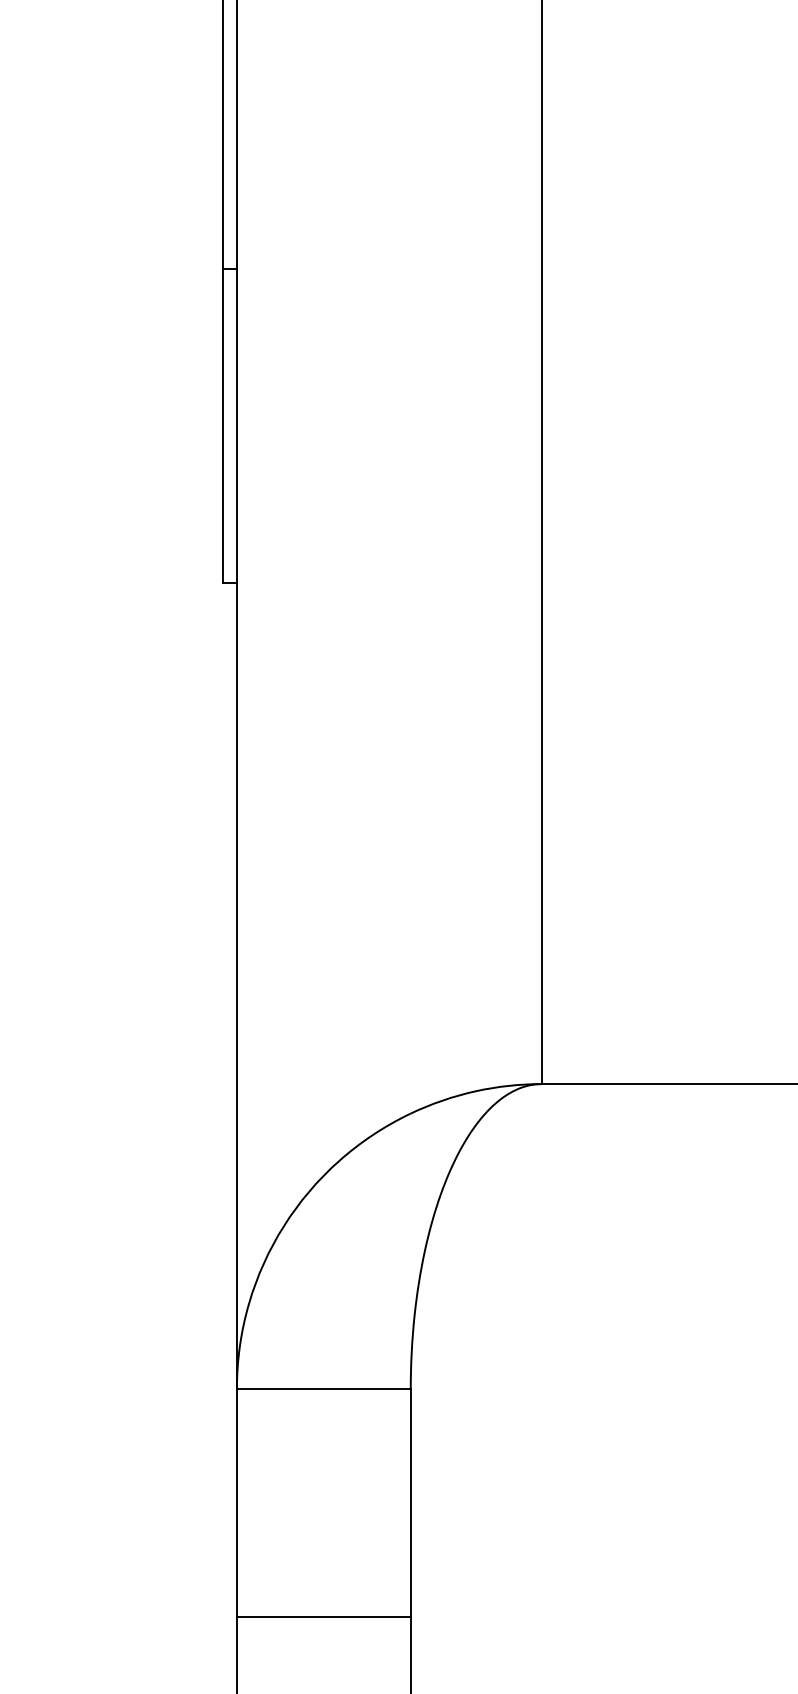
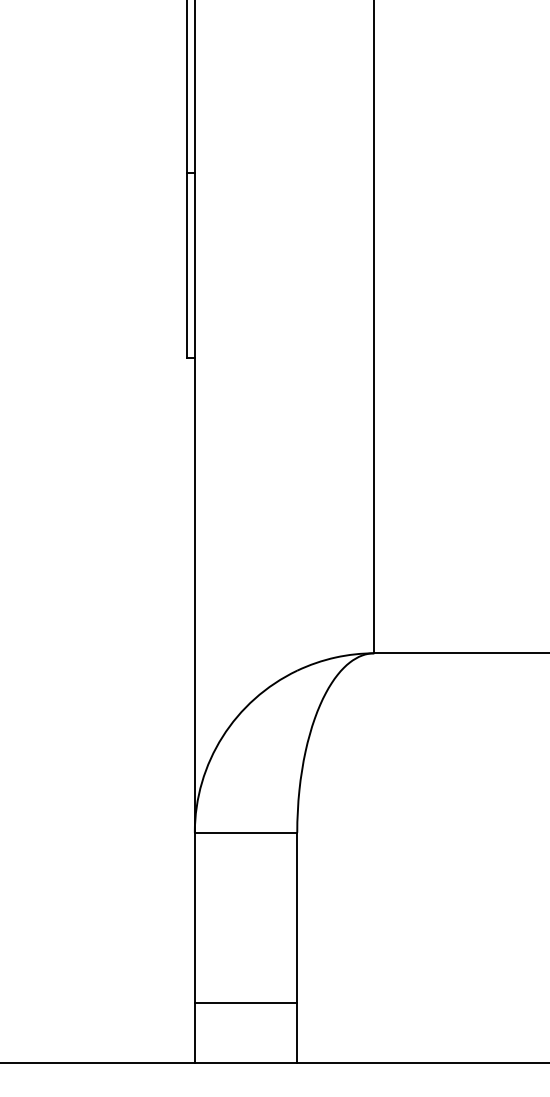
line: (322, 1615) -> (245, 1002), moved

